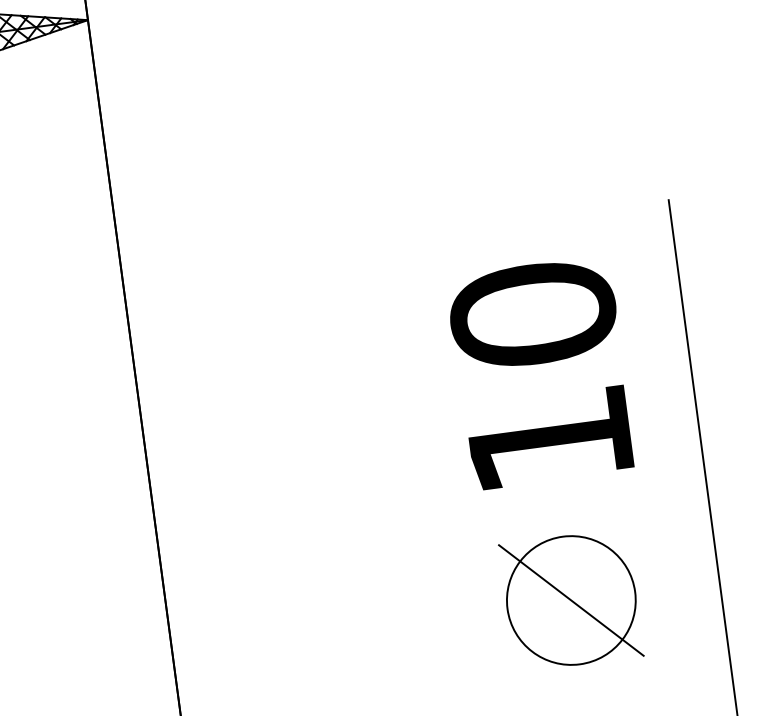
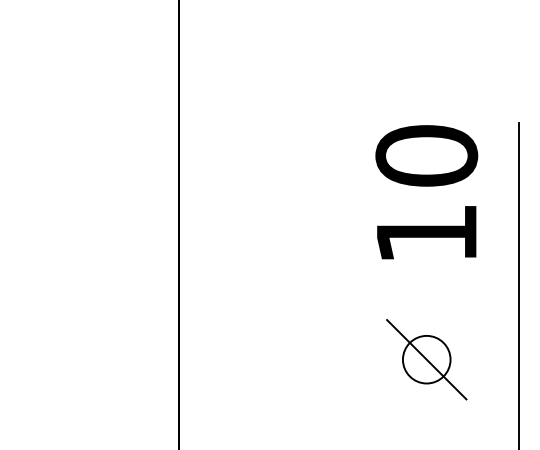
text: (540, 373) -> (426, 192), moved
circle: (570, 600) -> (426, 359), size x0.6

